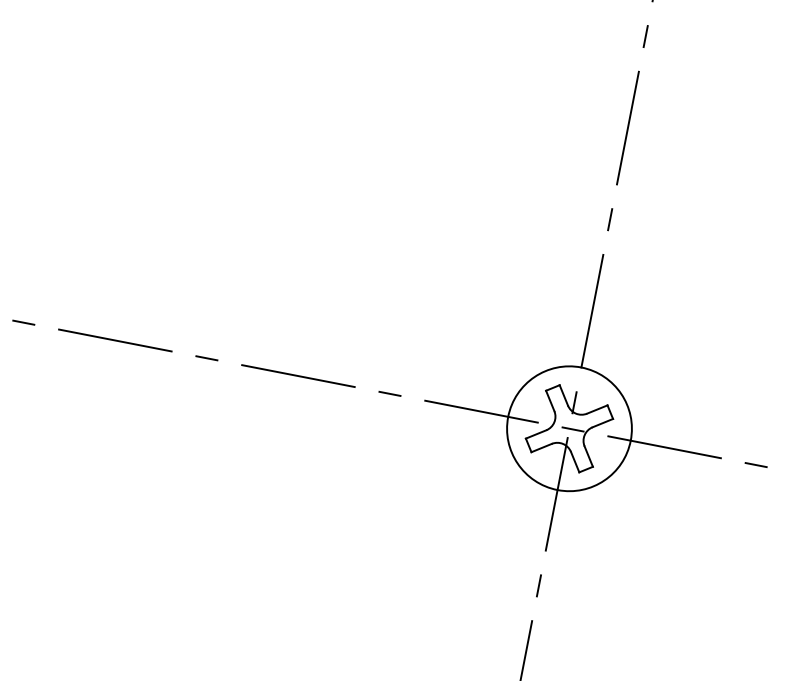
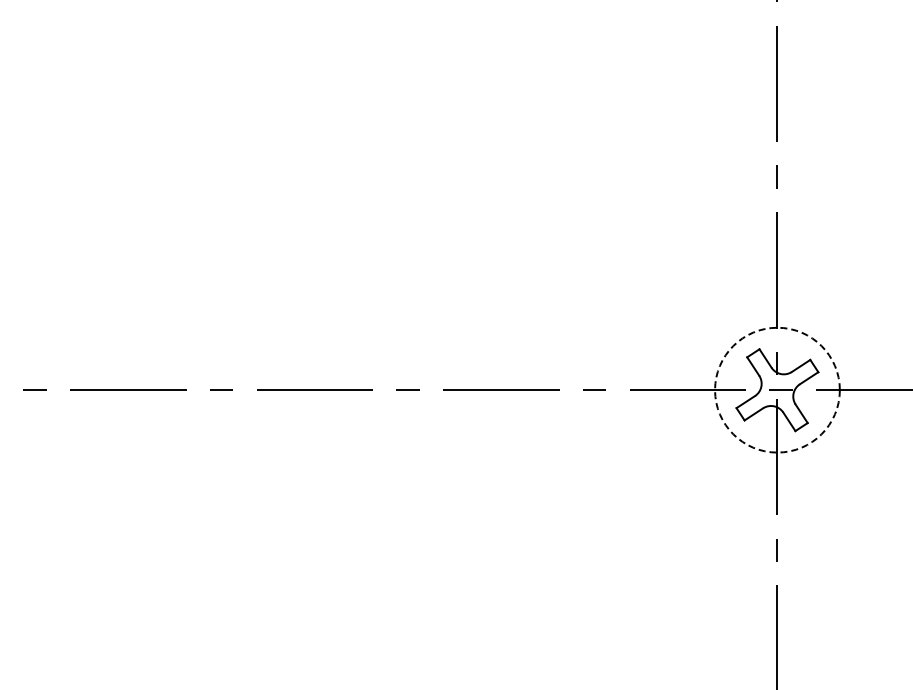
circle: (569, 428) -> (777, 389), solid -> dashed

